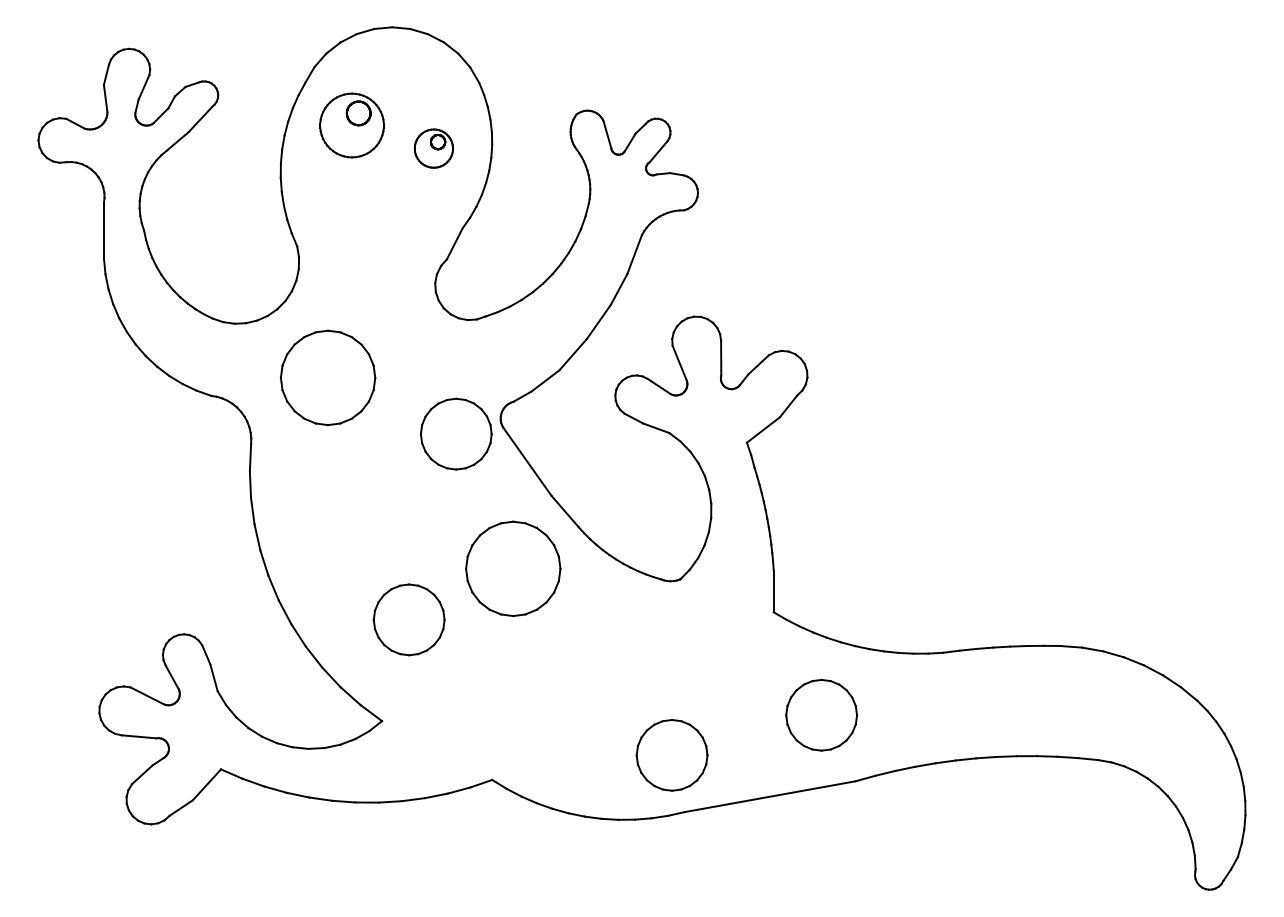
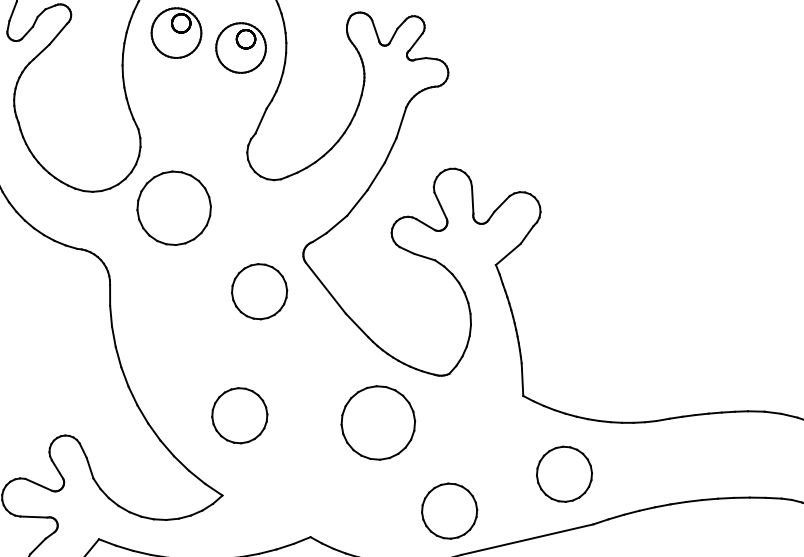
part: (433, 148) -> (240, 47), size x1.67
part: (328, 377) -> (174, 207), moved
part: (456, 433) -> (259, 291), moved
part: (513, 568) -> (378, 422), moved

